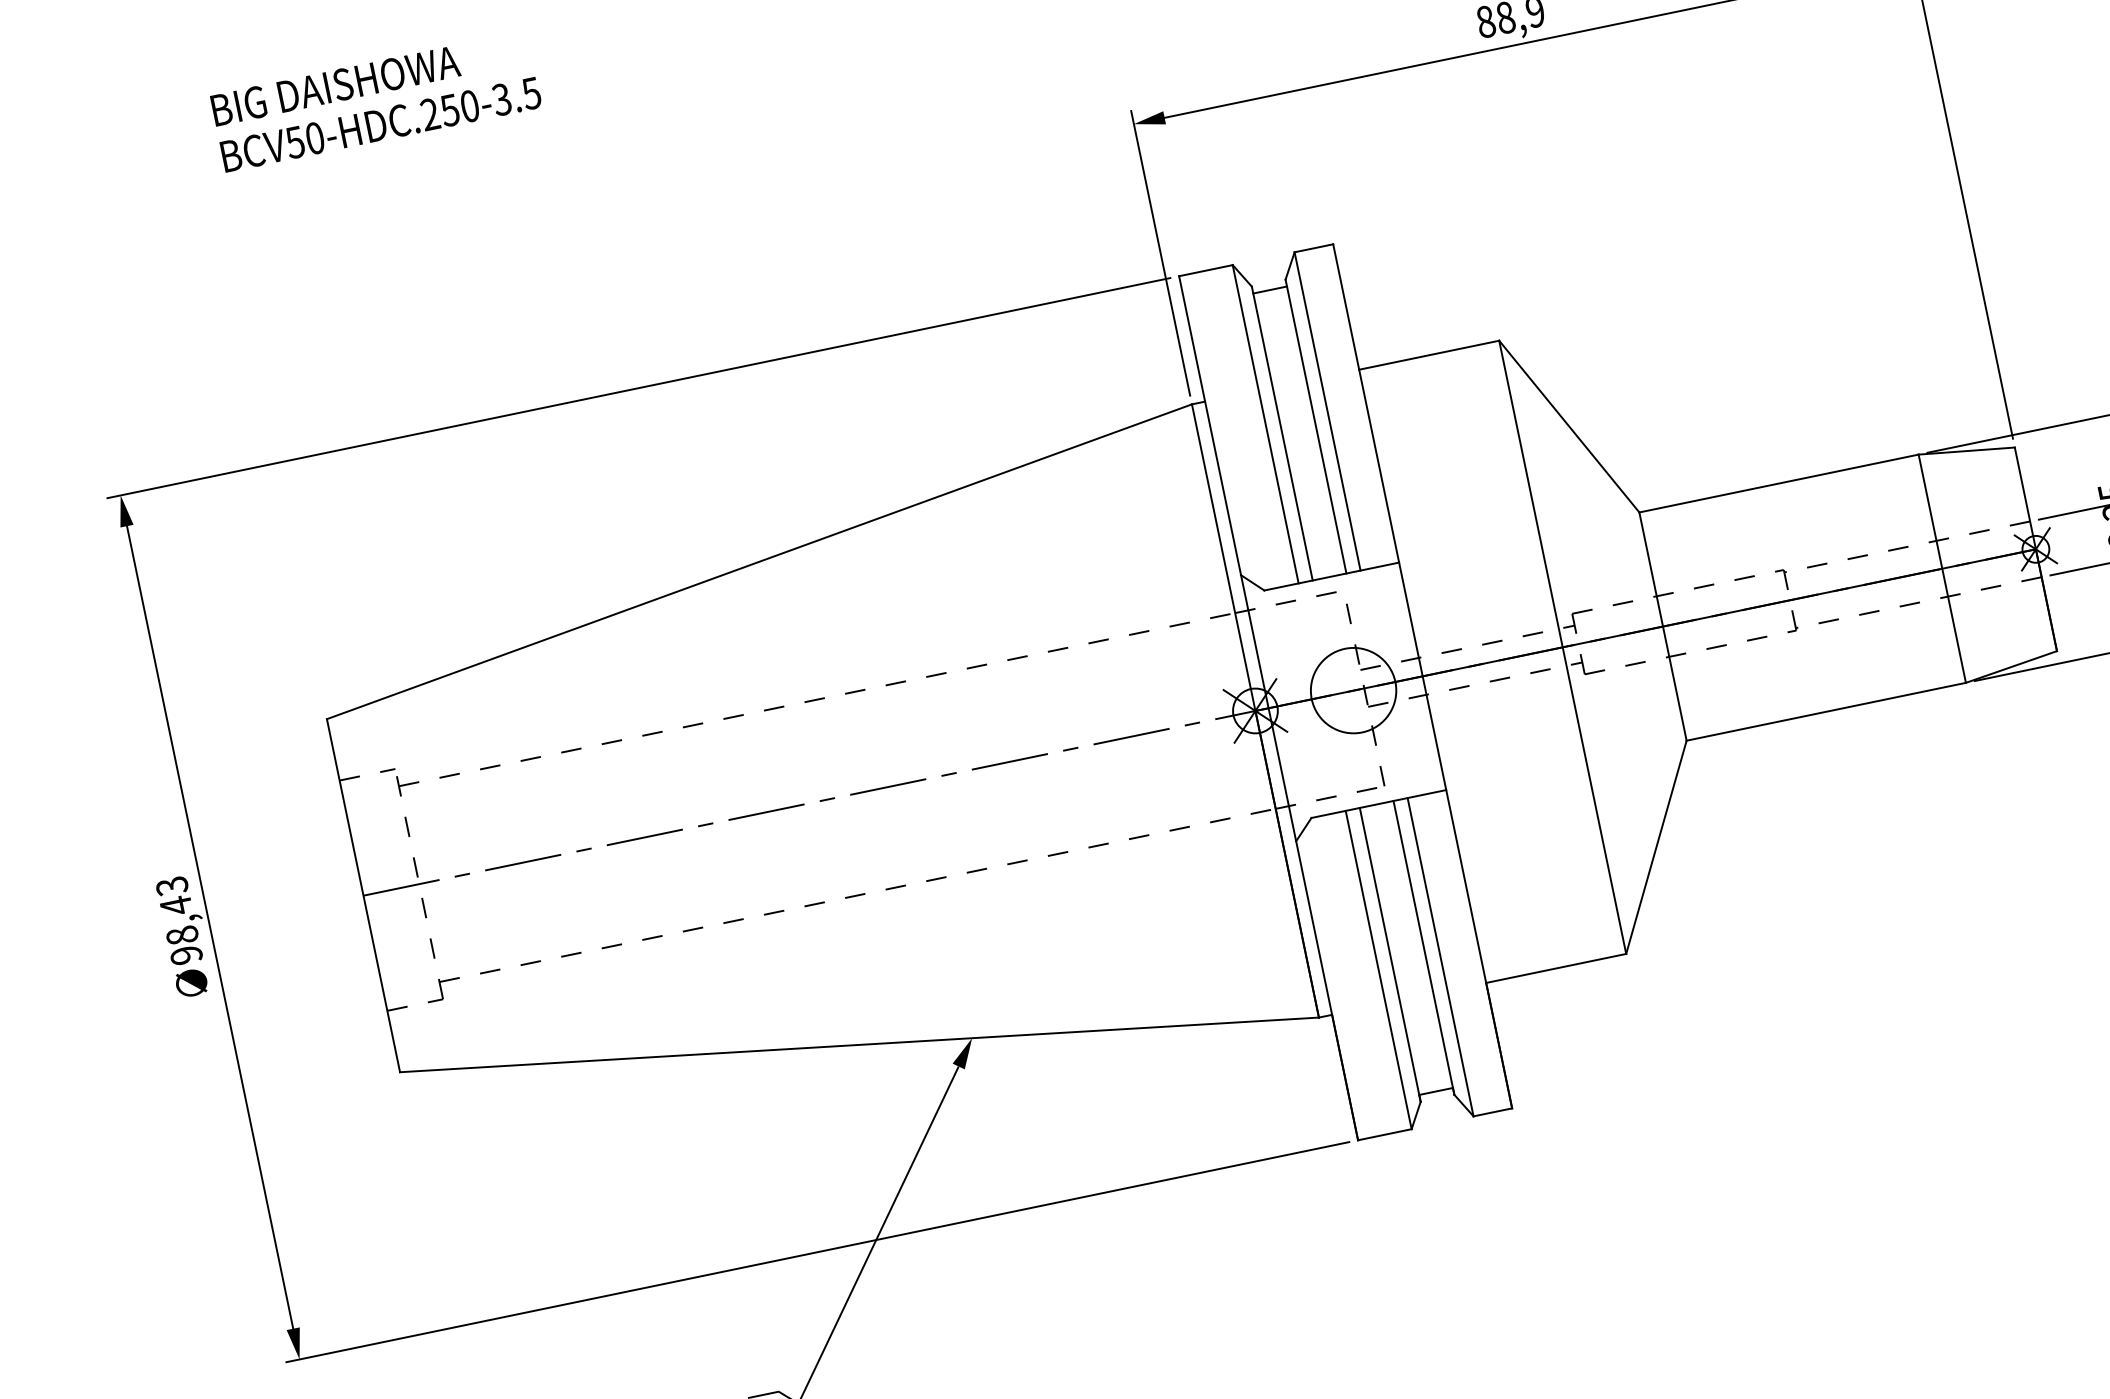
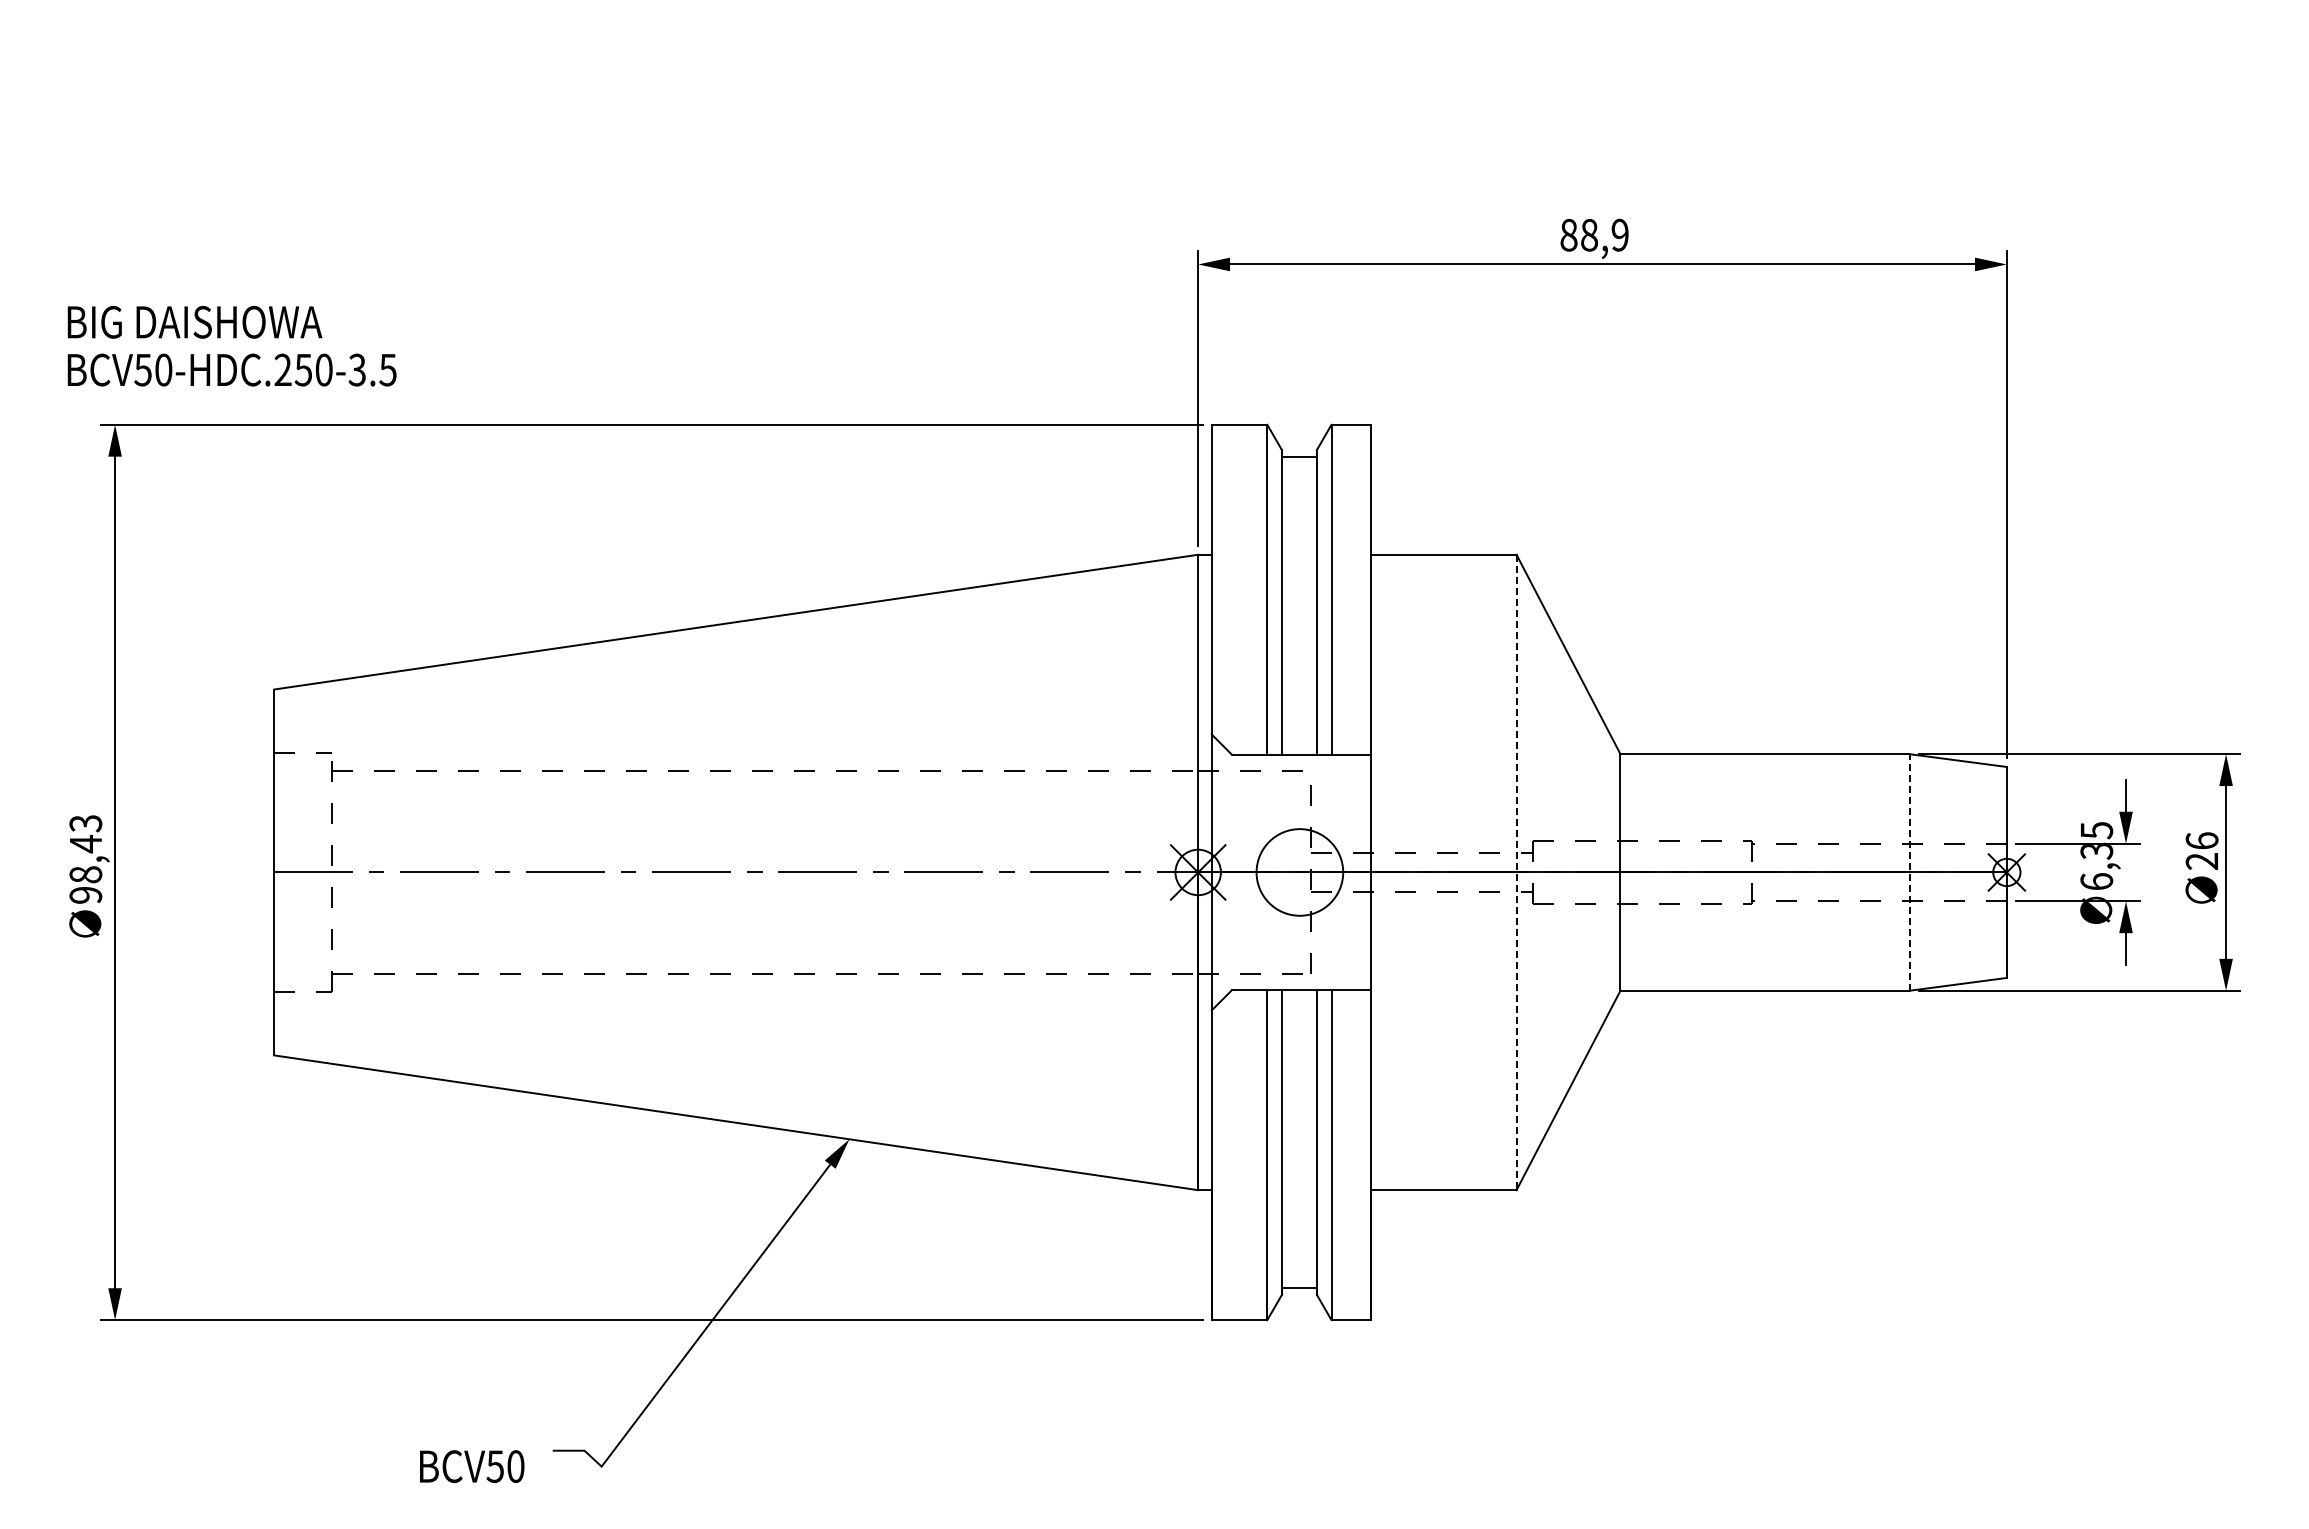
text: (375, 101) -> (231, 345), moved
line: (1941, 567) -> (1909, 871), solid -> dashed
line: (1562, 647) -> (1516, 872), solid -> dashed

